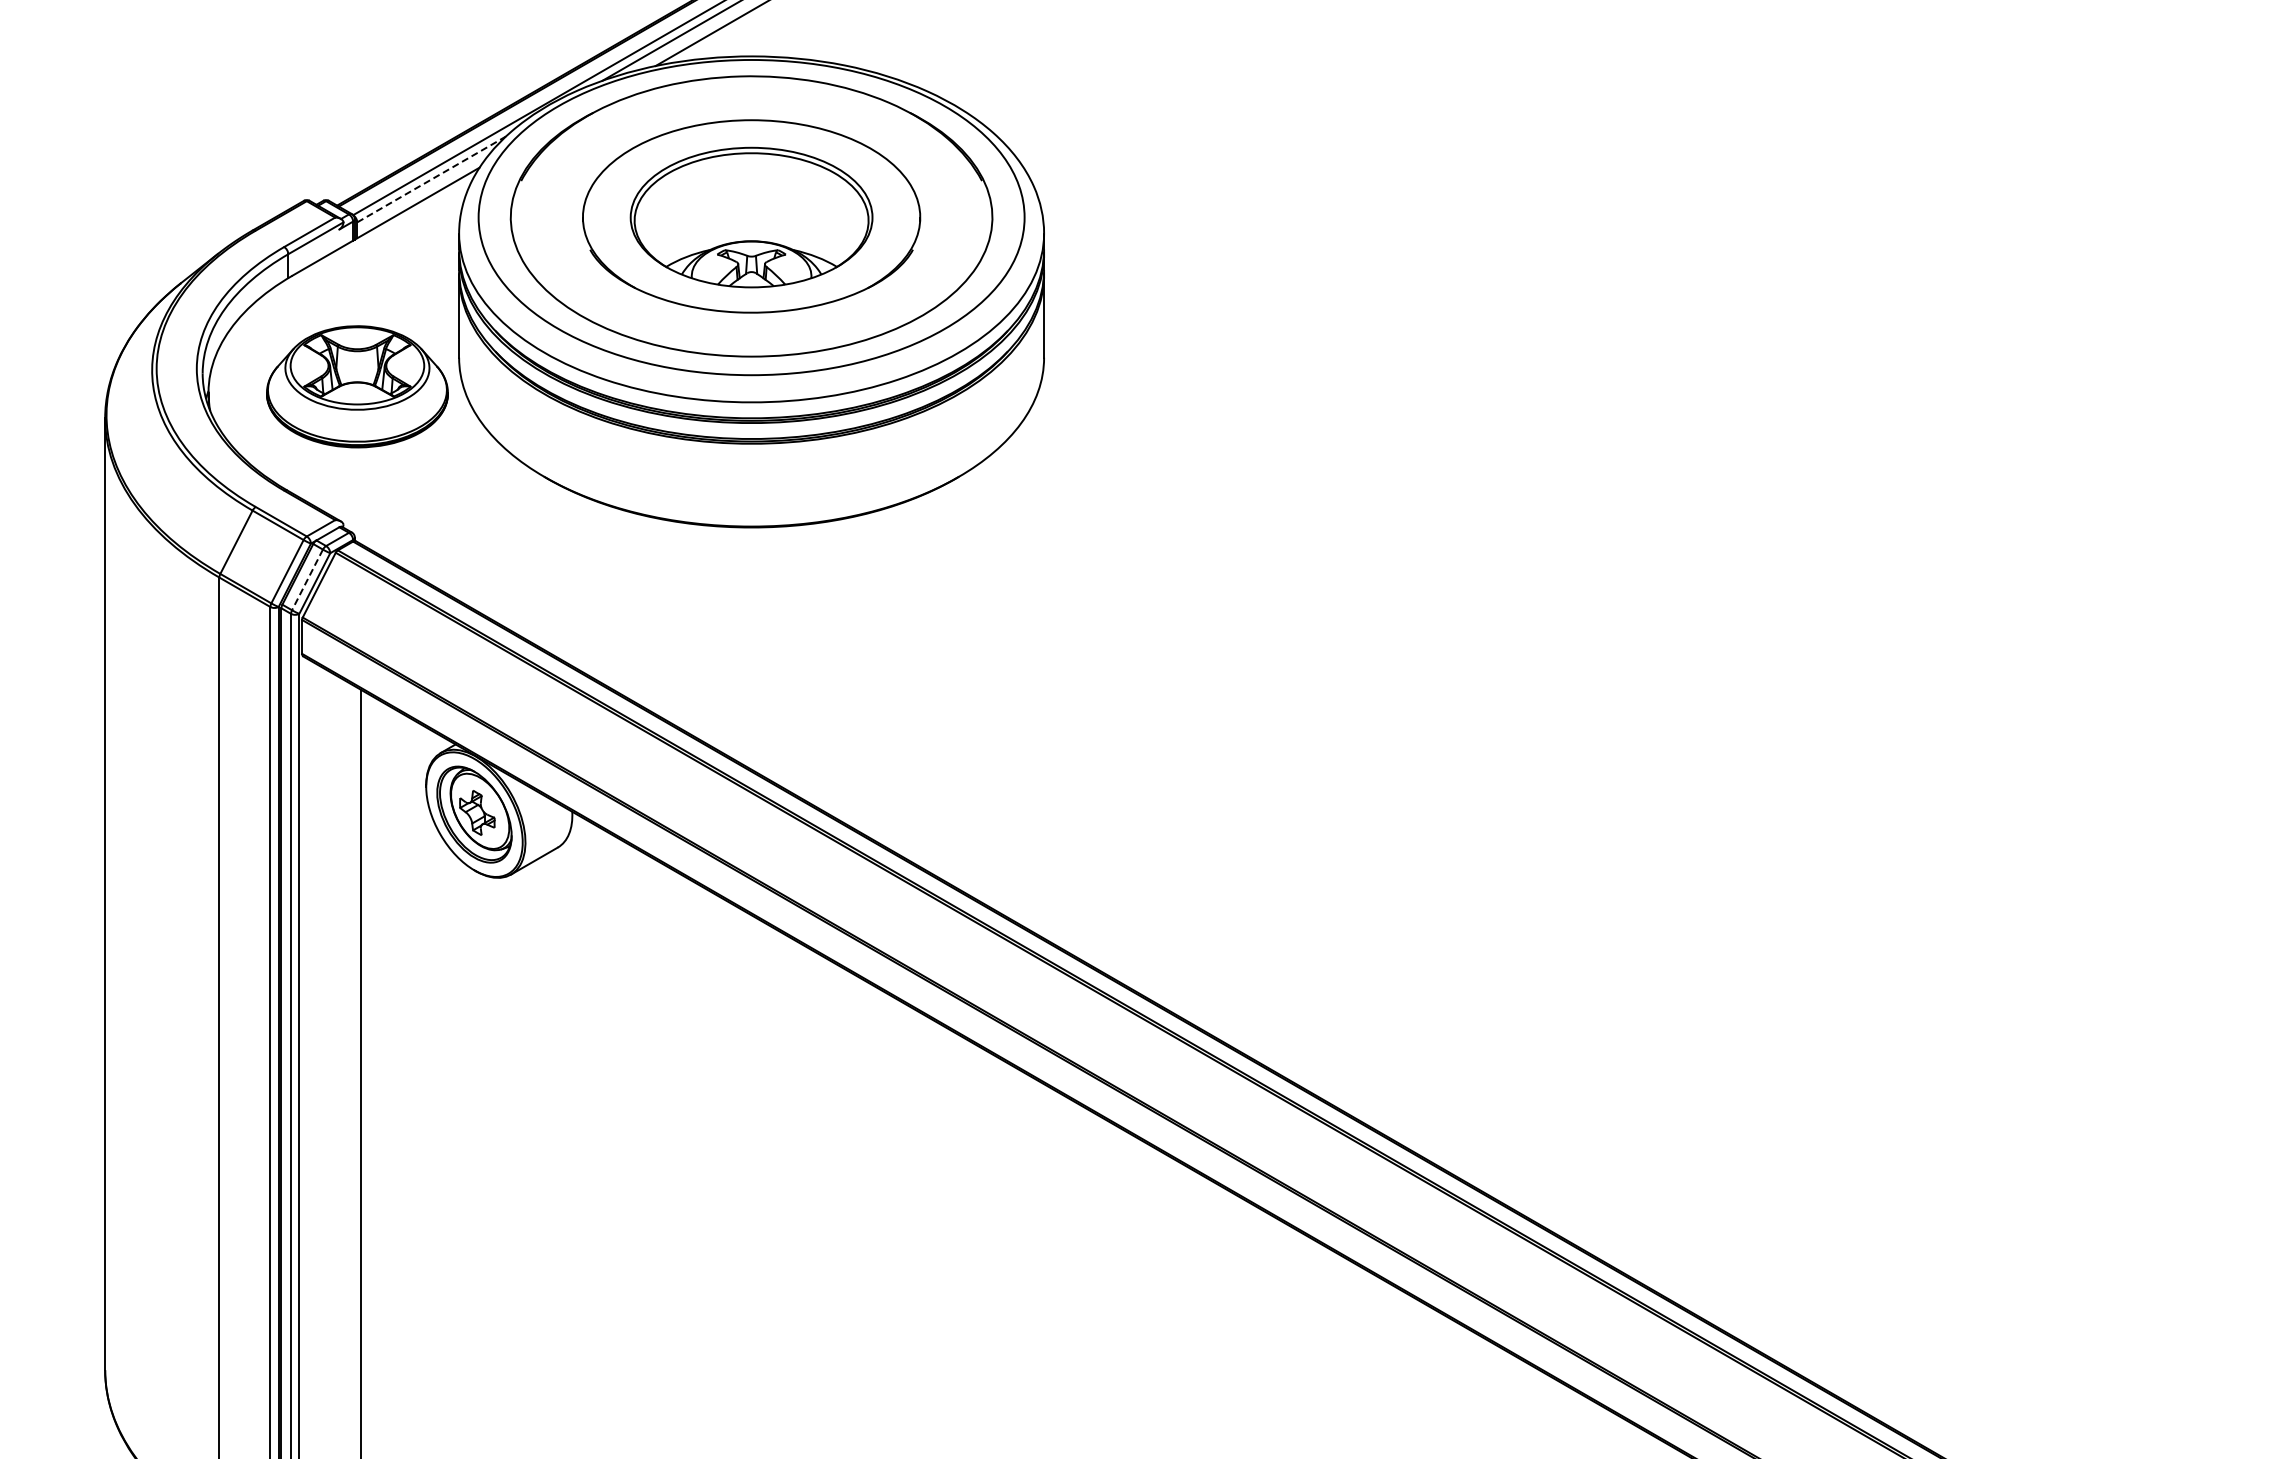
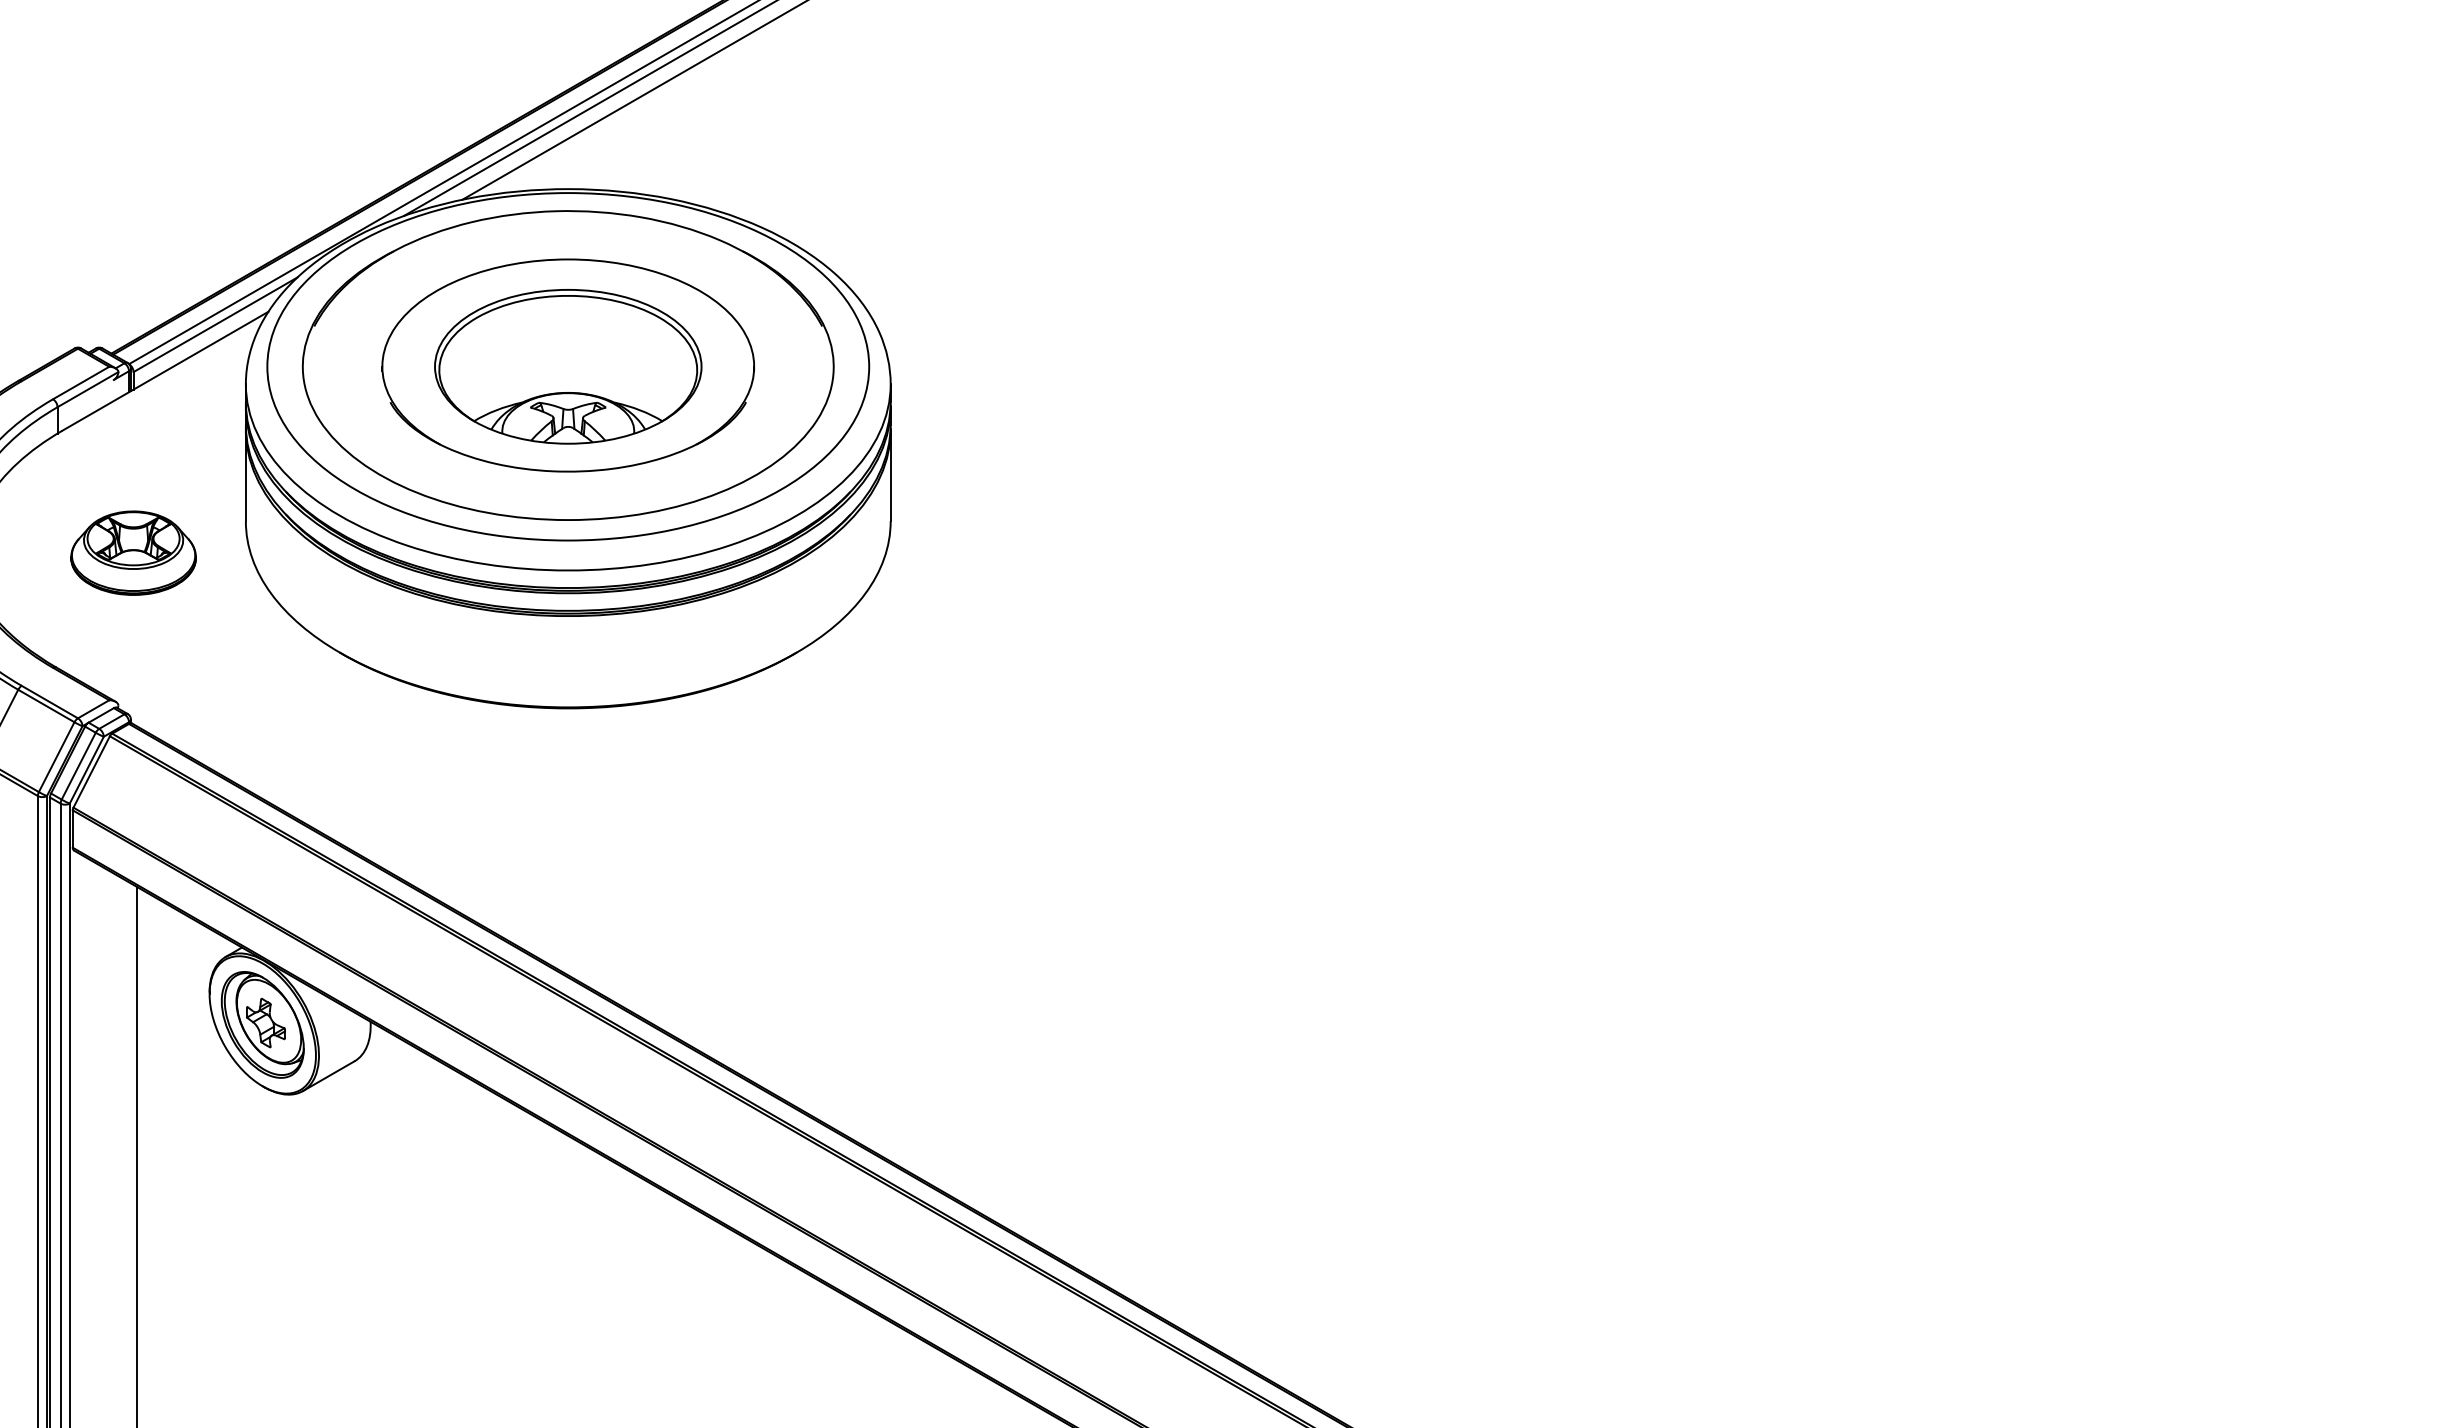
line: (431, 179) -> (215, 324), dashed -> solid
part: (356, 386) -> (132, 552), size x0.62
line: (307, 580) -> (78, 766), dashed -> solid

